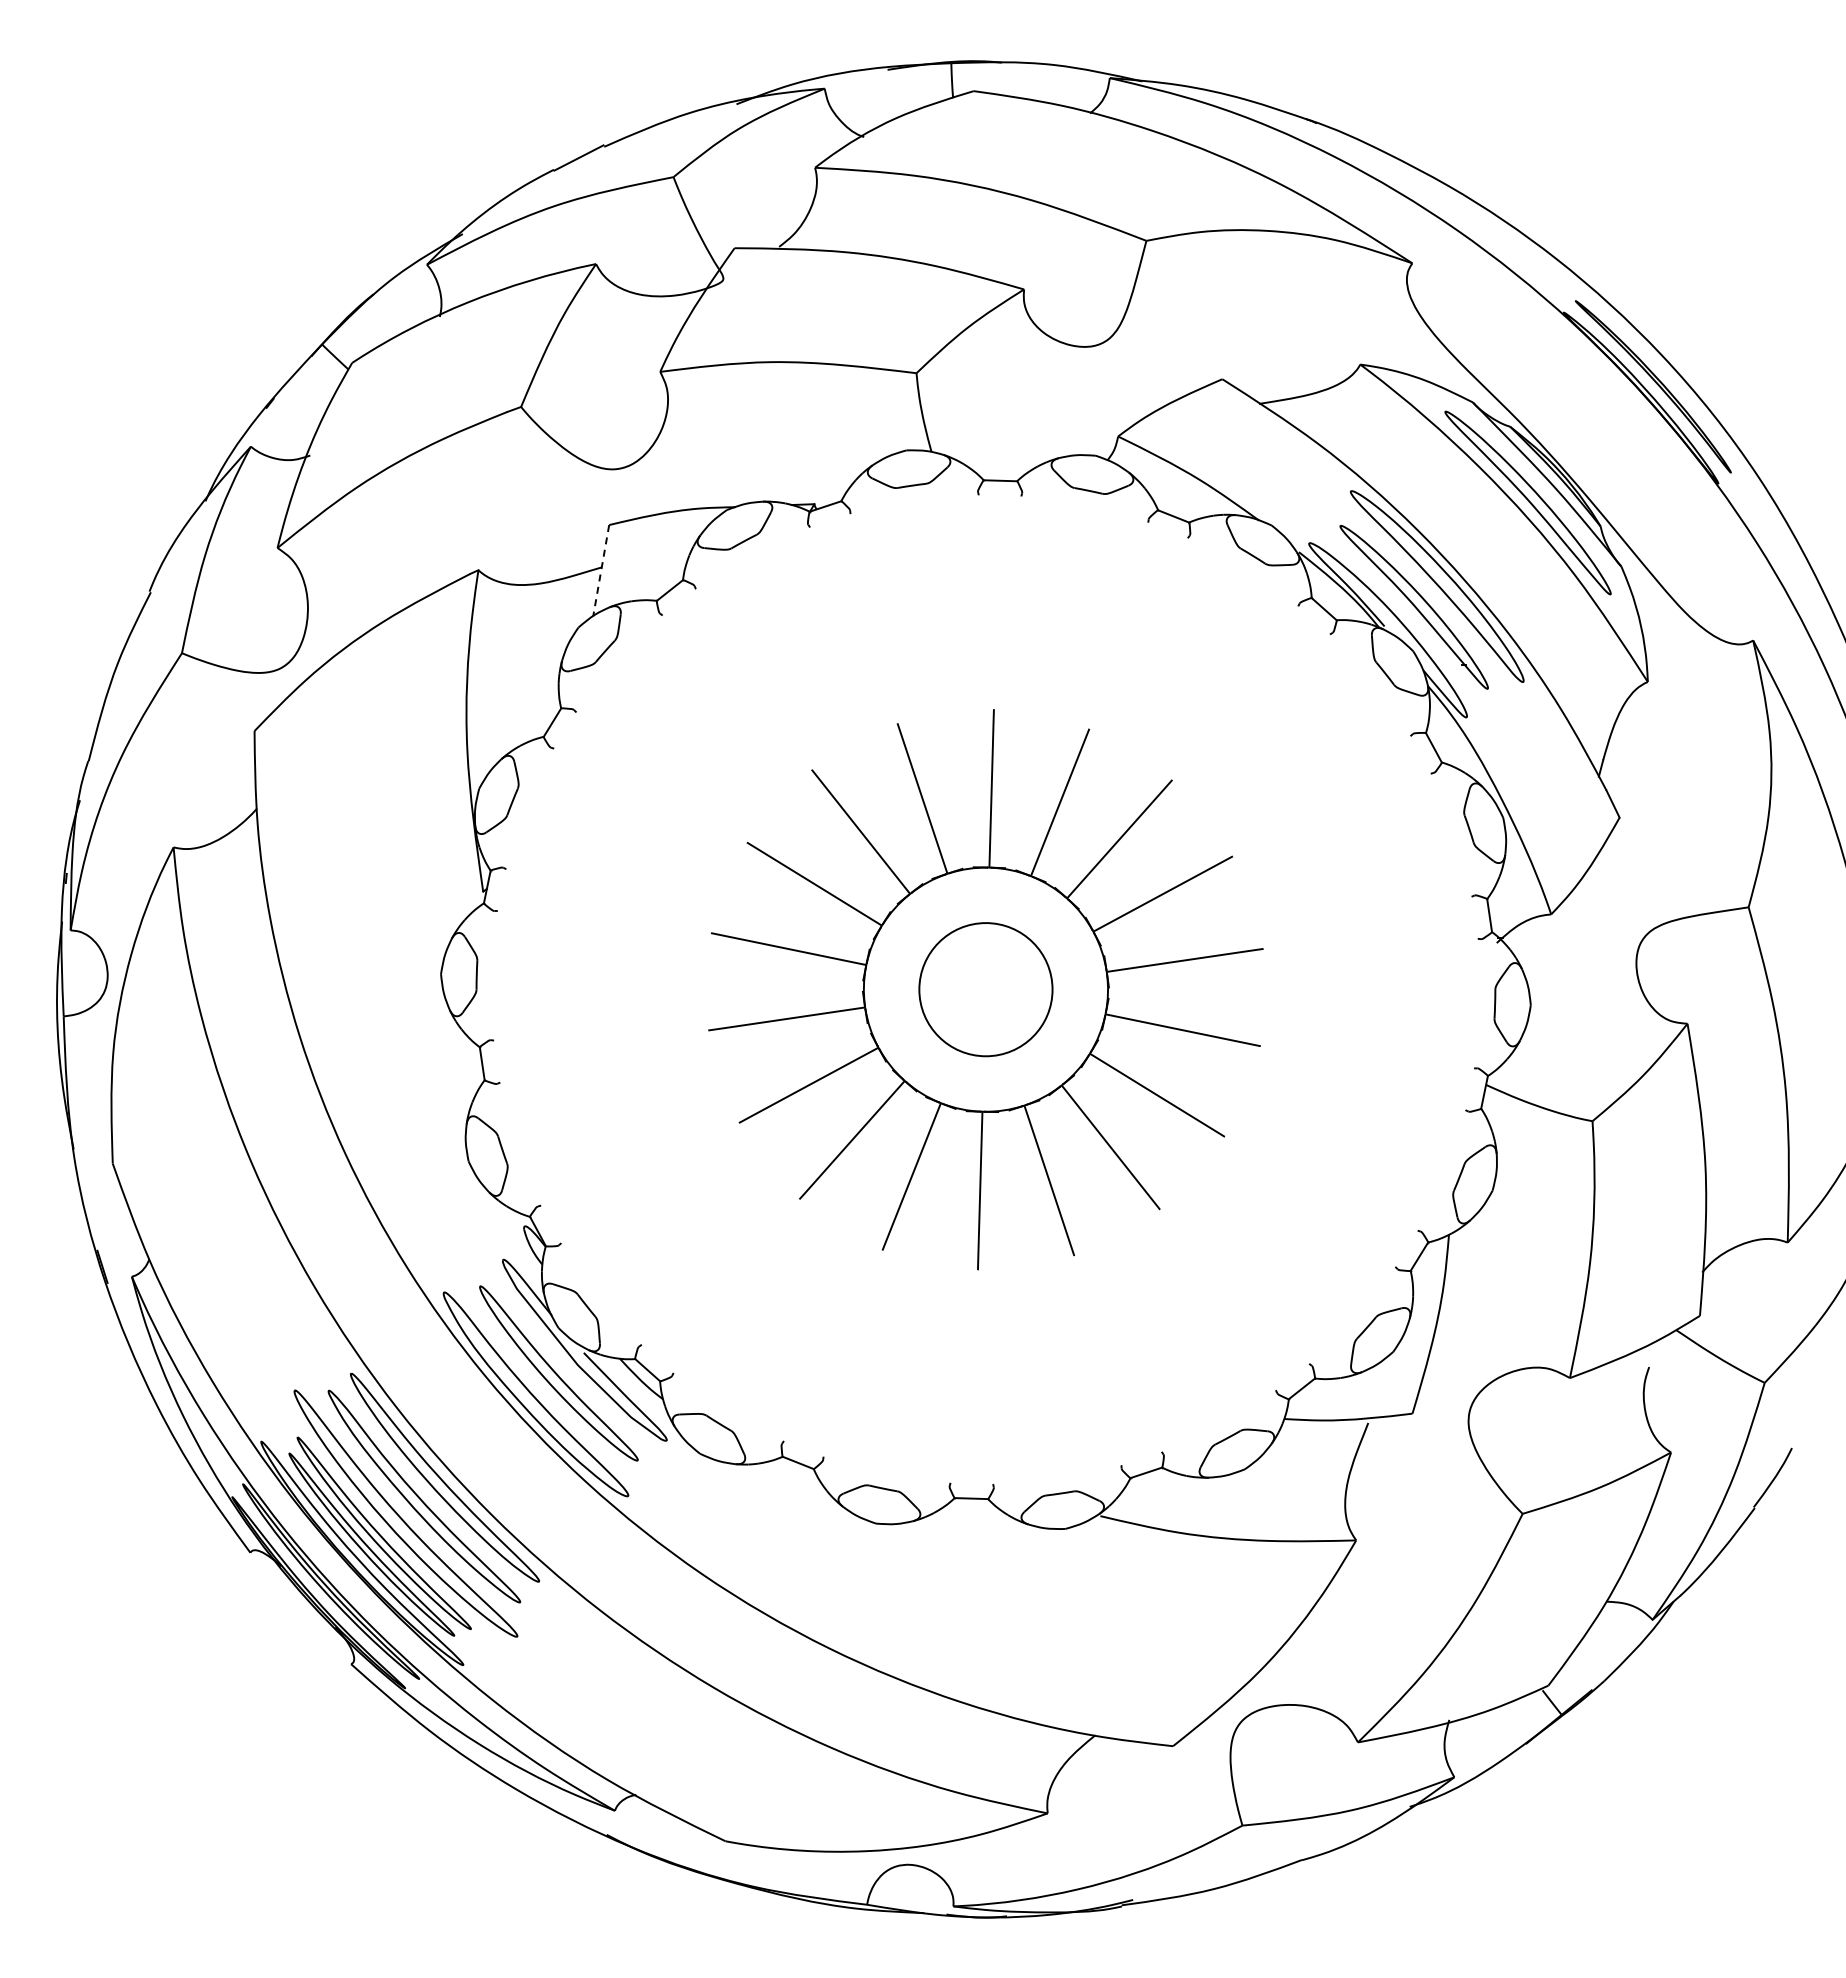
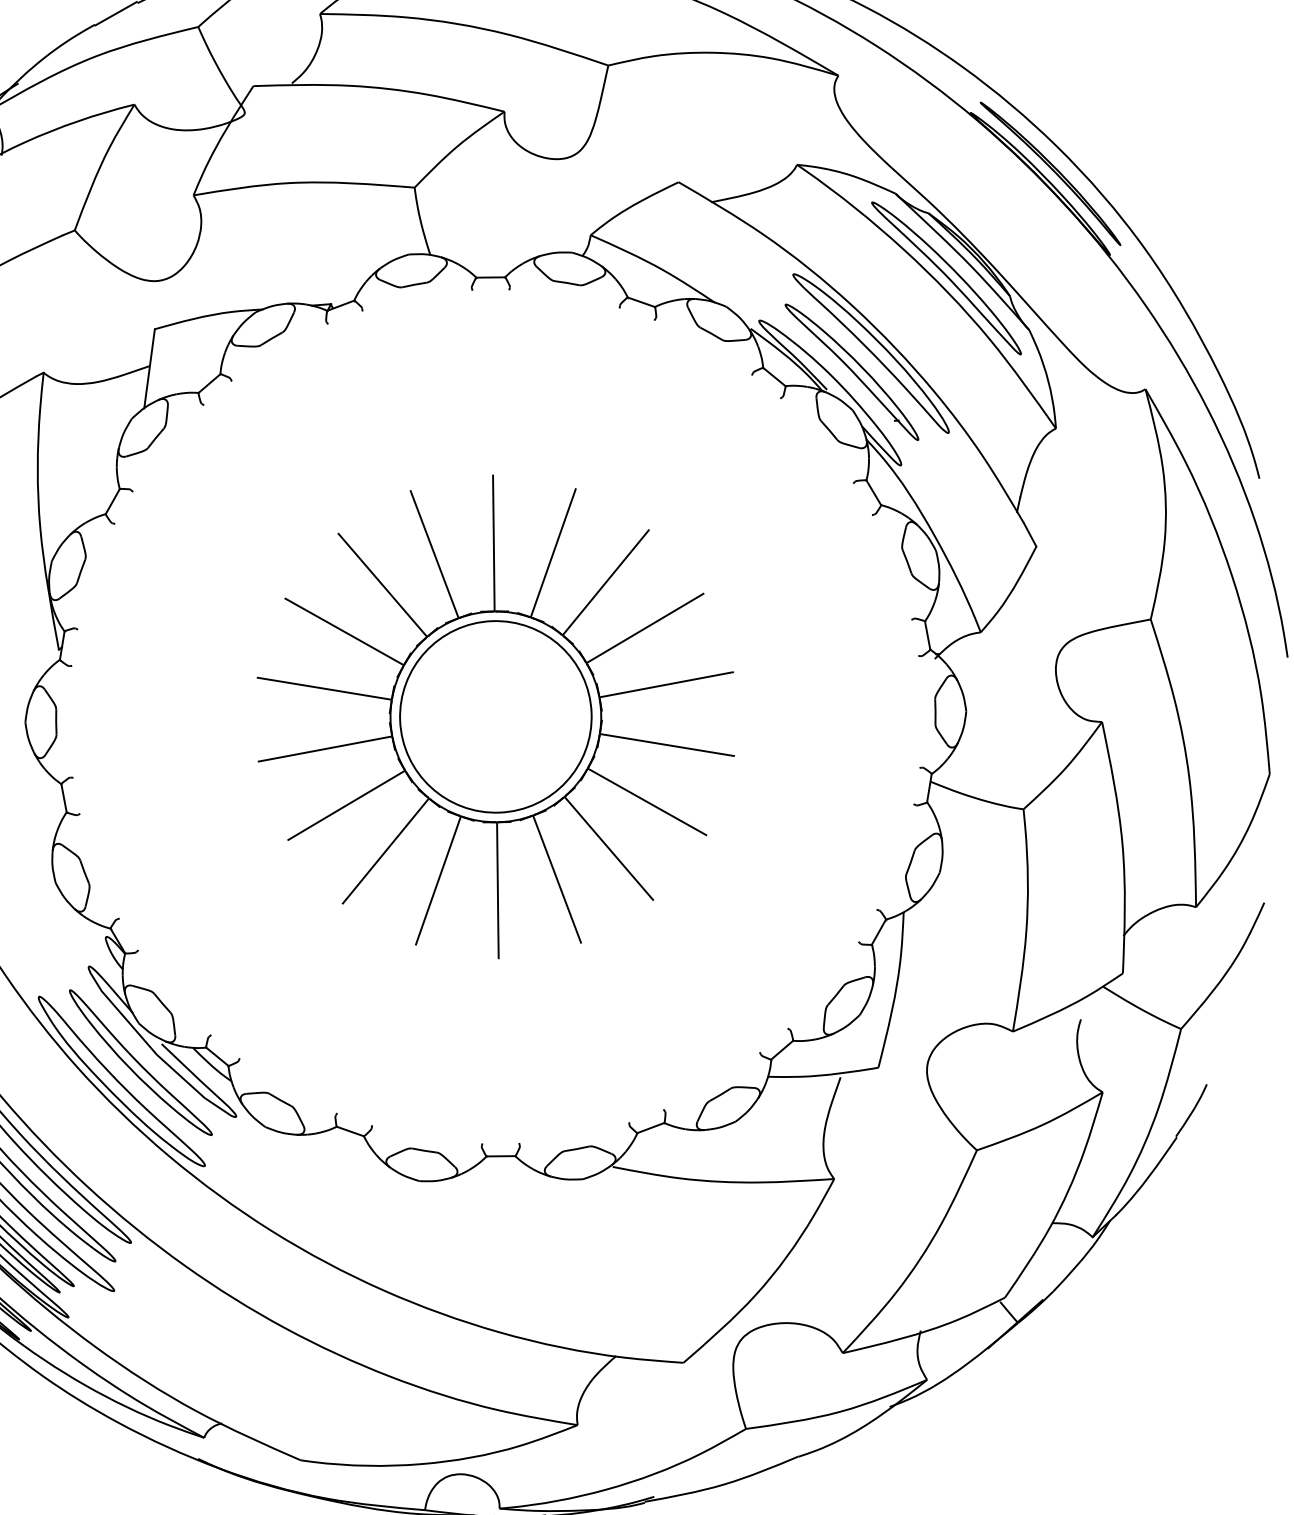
line: (601, 571) -> (149, 369), dashed -> solid
circle: (985, 989) -> (495, 716), size x1.67

